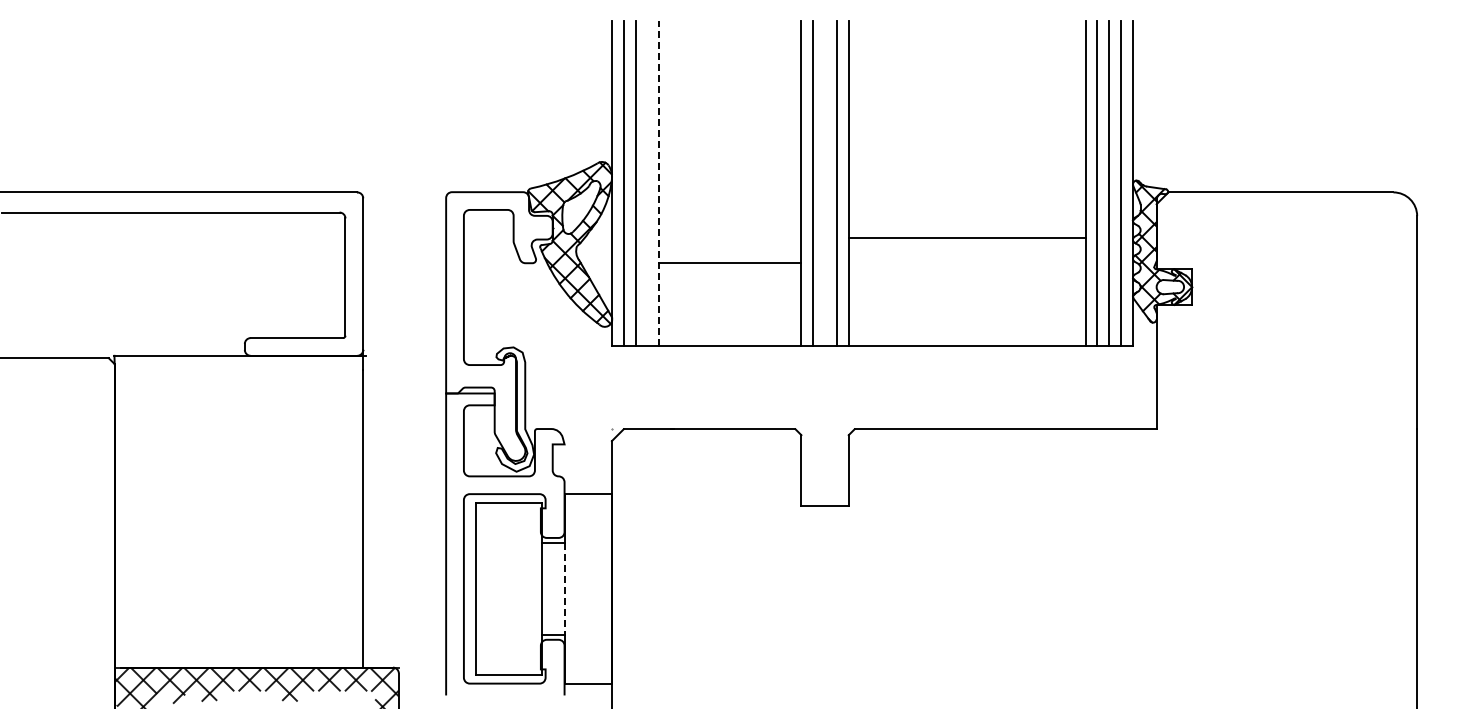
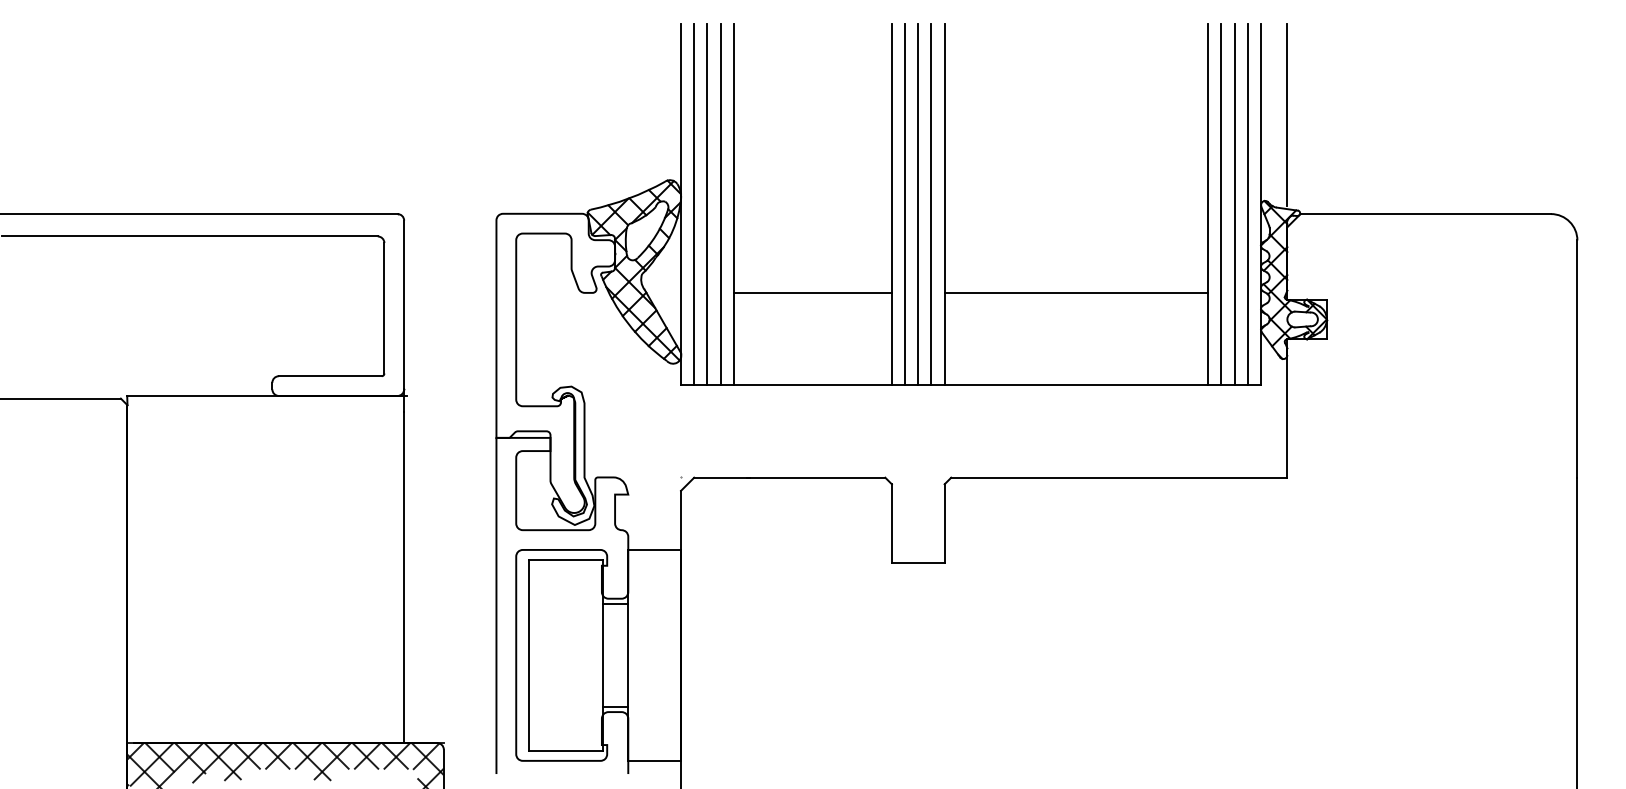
line: (1156, 103) -> (1287, 115), added
line: (647, 183) -> (720, 204), added
line: (659, 183) -> (733, 204), dashed -> solid
line: (825, 183) -> (918, 204), added
line: (966, 238) -> (1075, 293), moved
line: (564, 589) -> (628, 656), dashed -> solid

